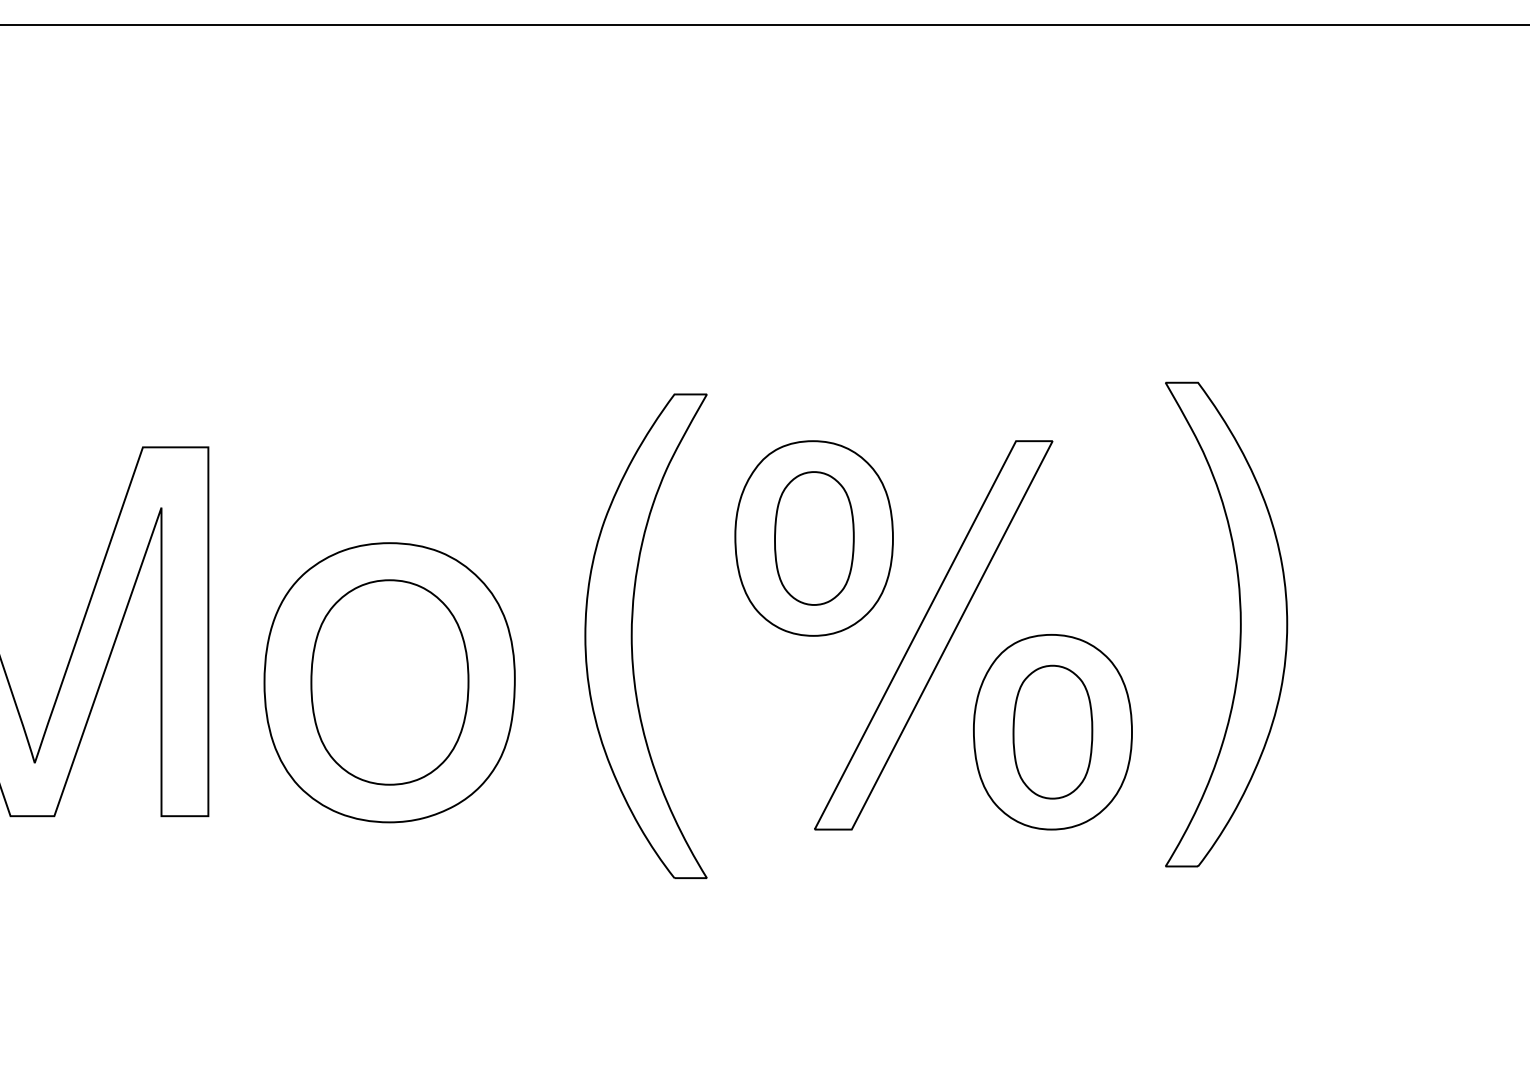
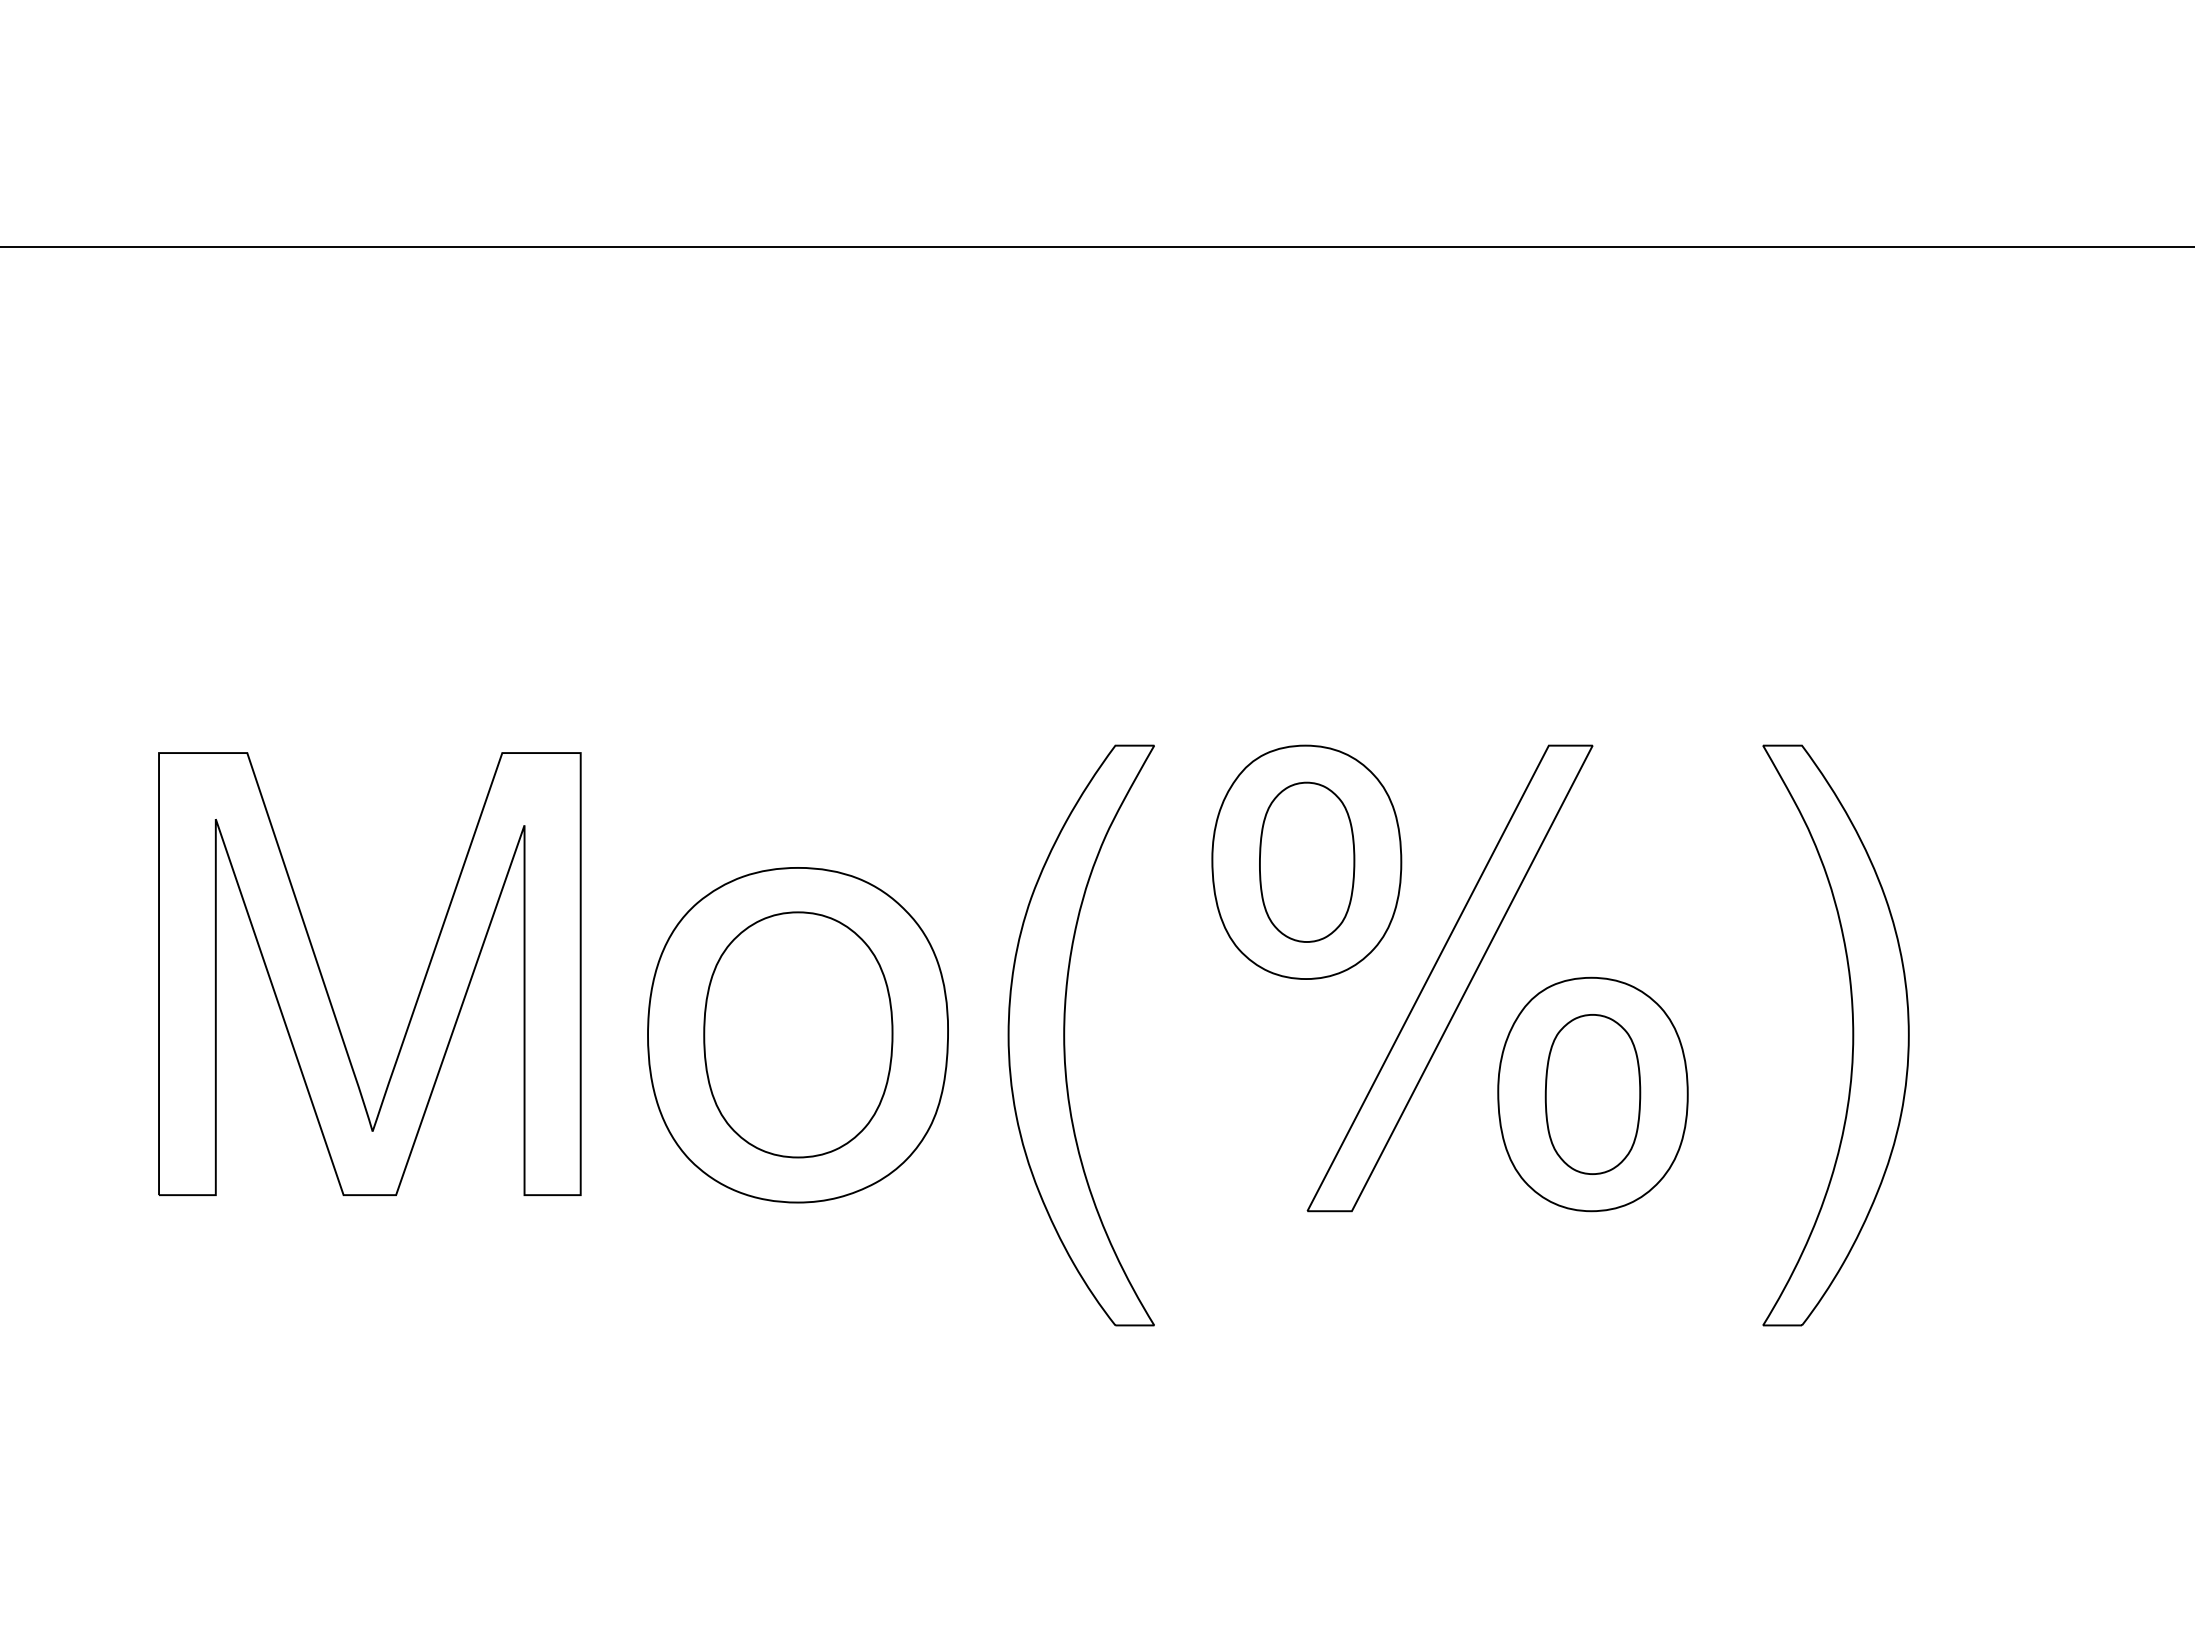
part: (1240, 624) -> (1852, 1035), moved
part: (632, 636) -> (1065, 1035), moved

